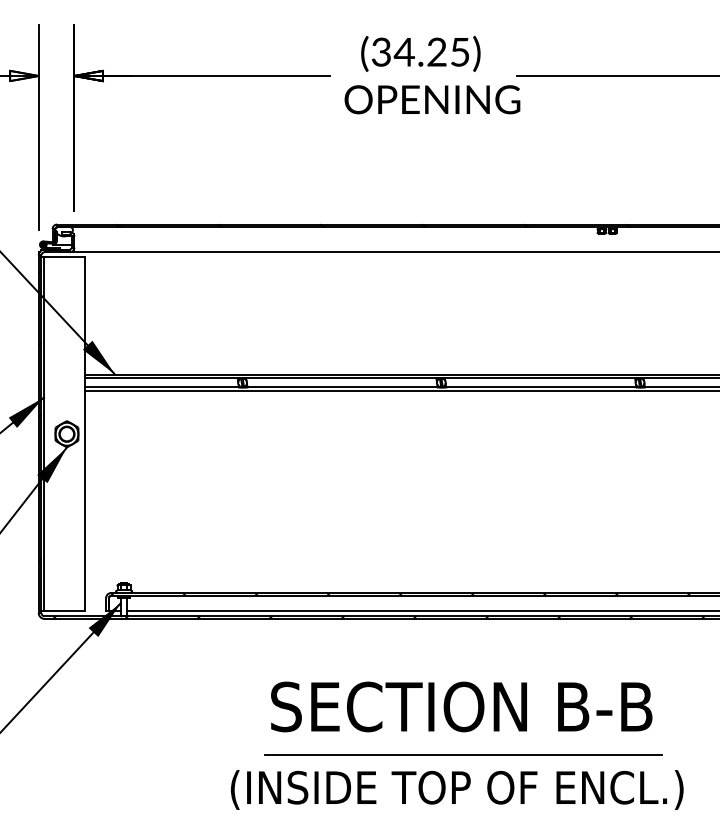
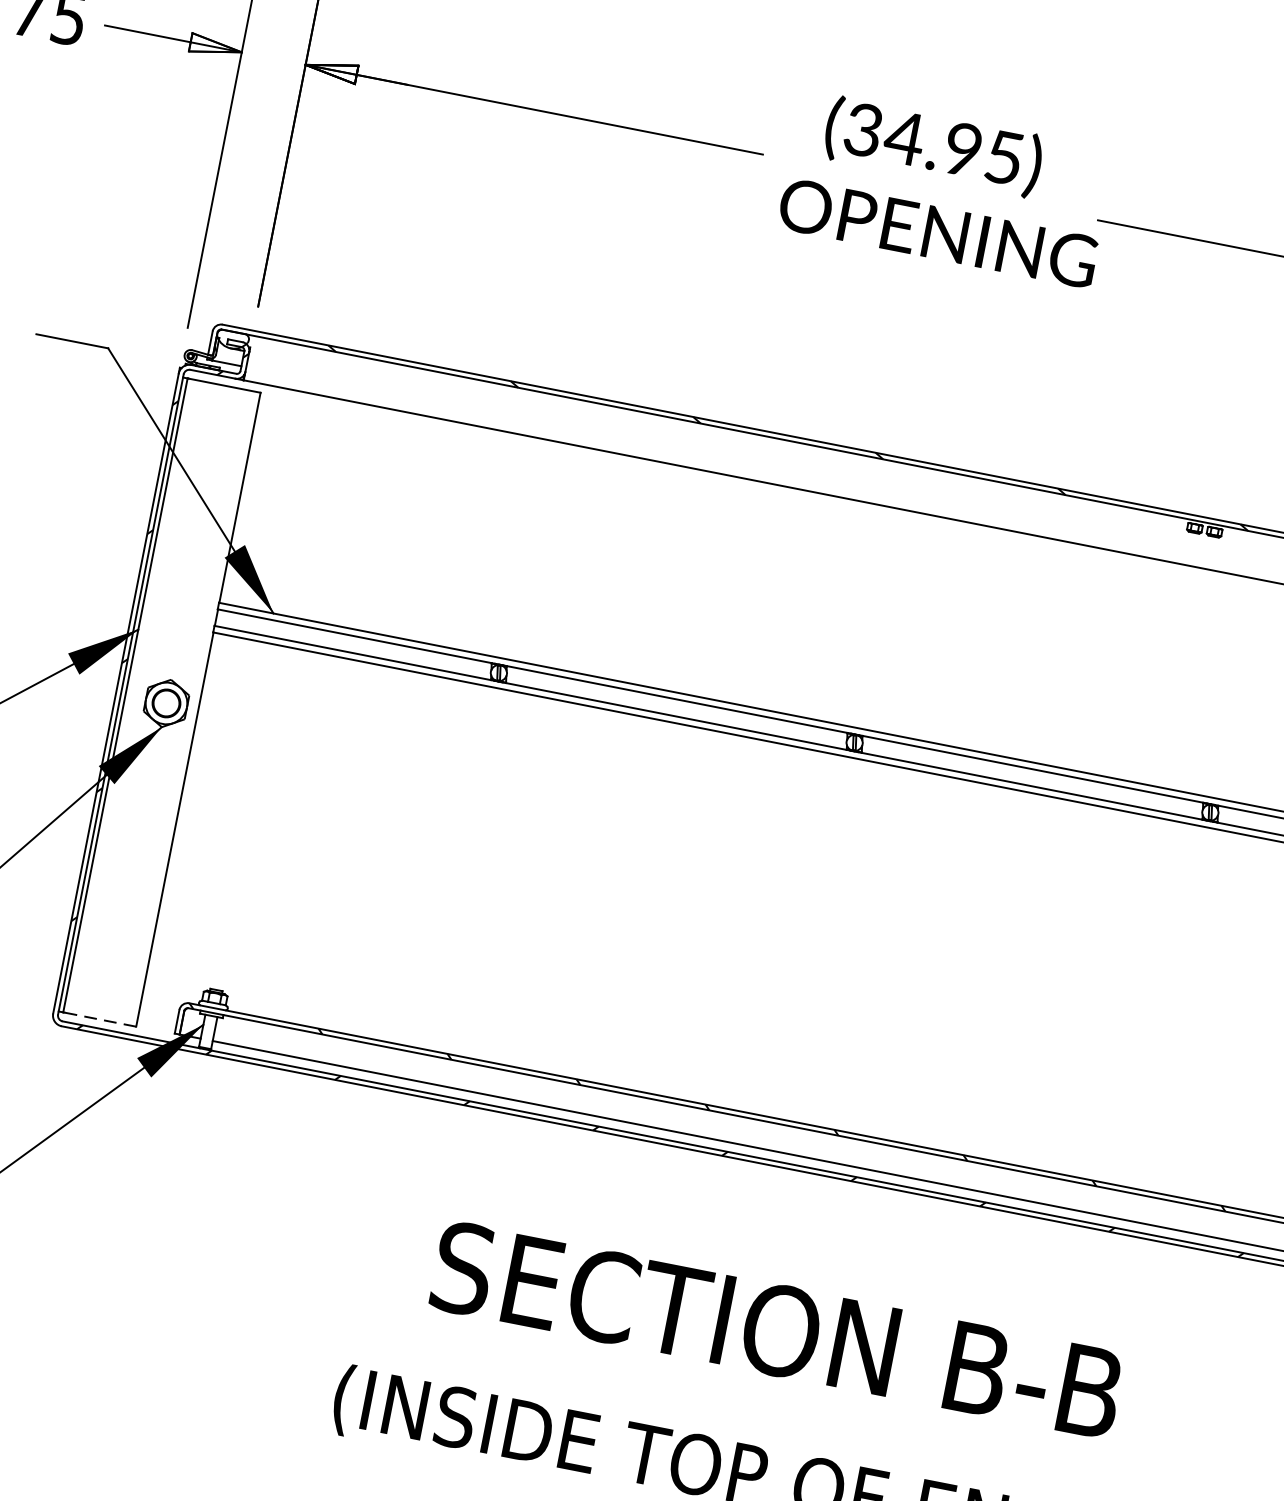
text: (436, 52) -> (961, 149), (34.25) -> (34.95)
line: (64, 611) -> (99, 1019), solid -> dashed
line: (462, 755) -> (761, 1417), removed

